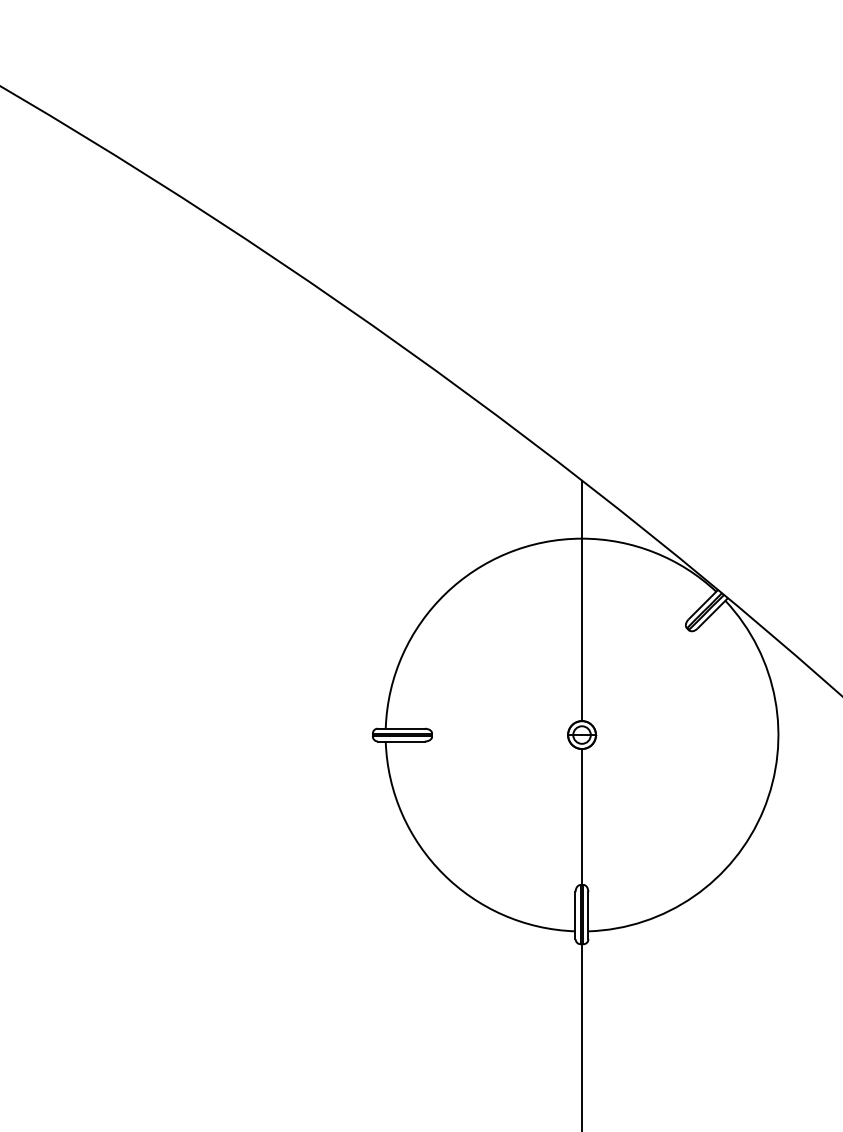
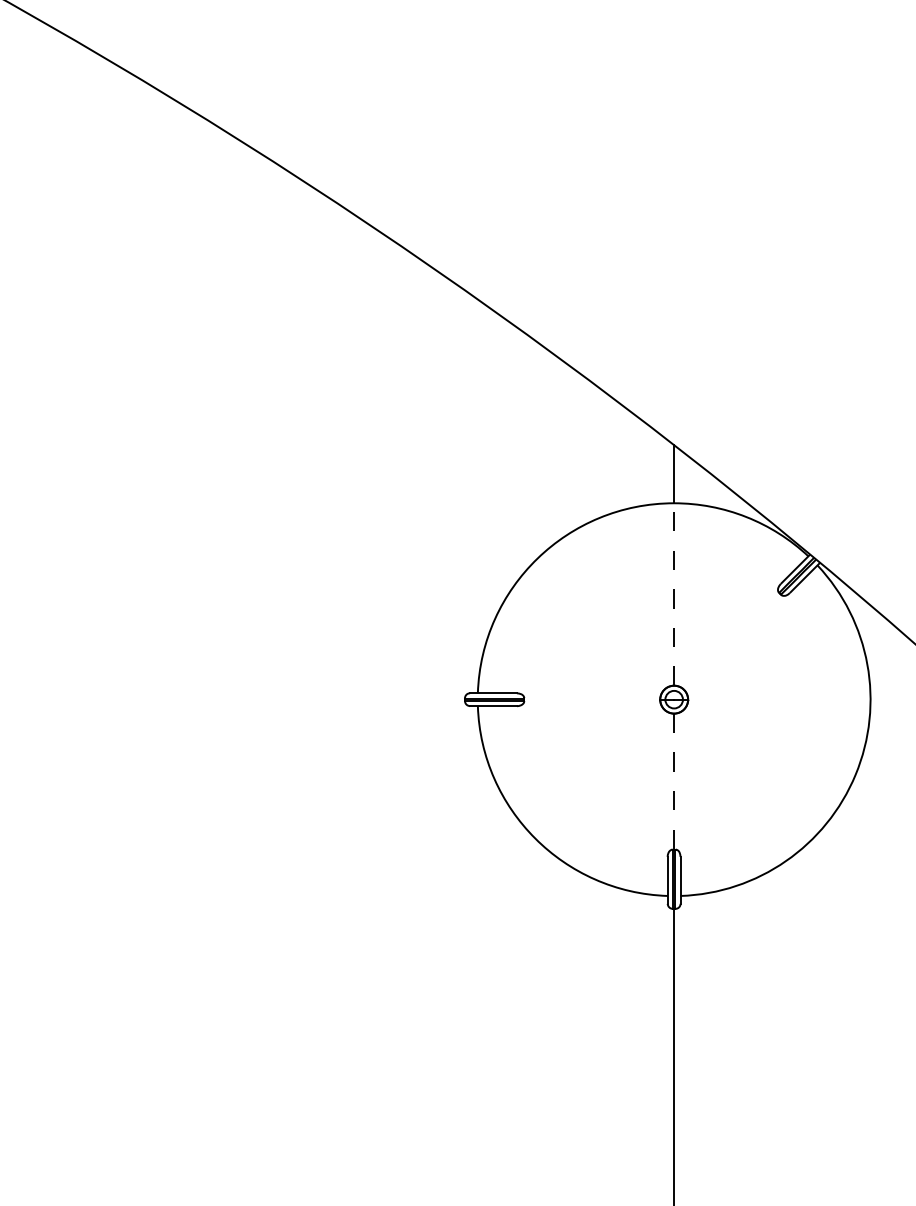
line: (582, 629) -> (674, 594), solid -> dashed
line: (582, 816) -> (674, 781), solid -> dashed

